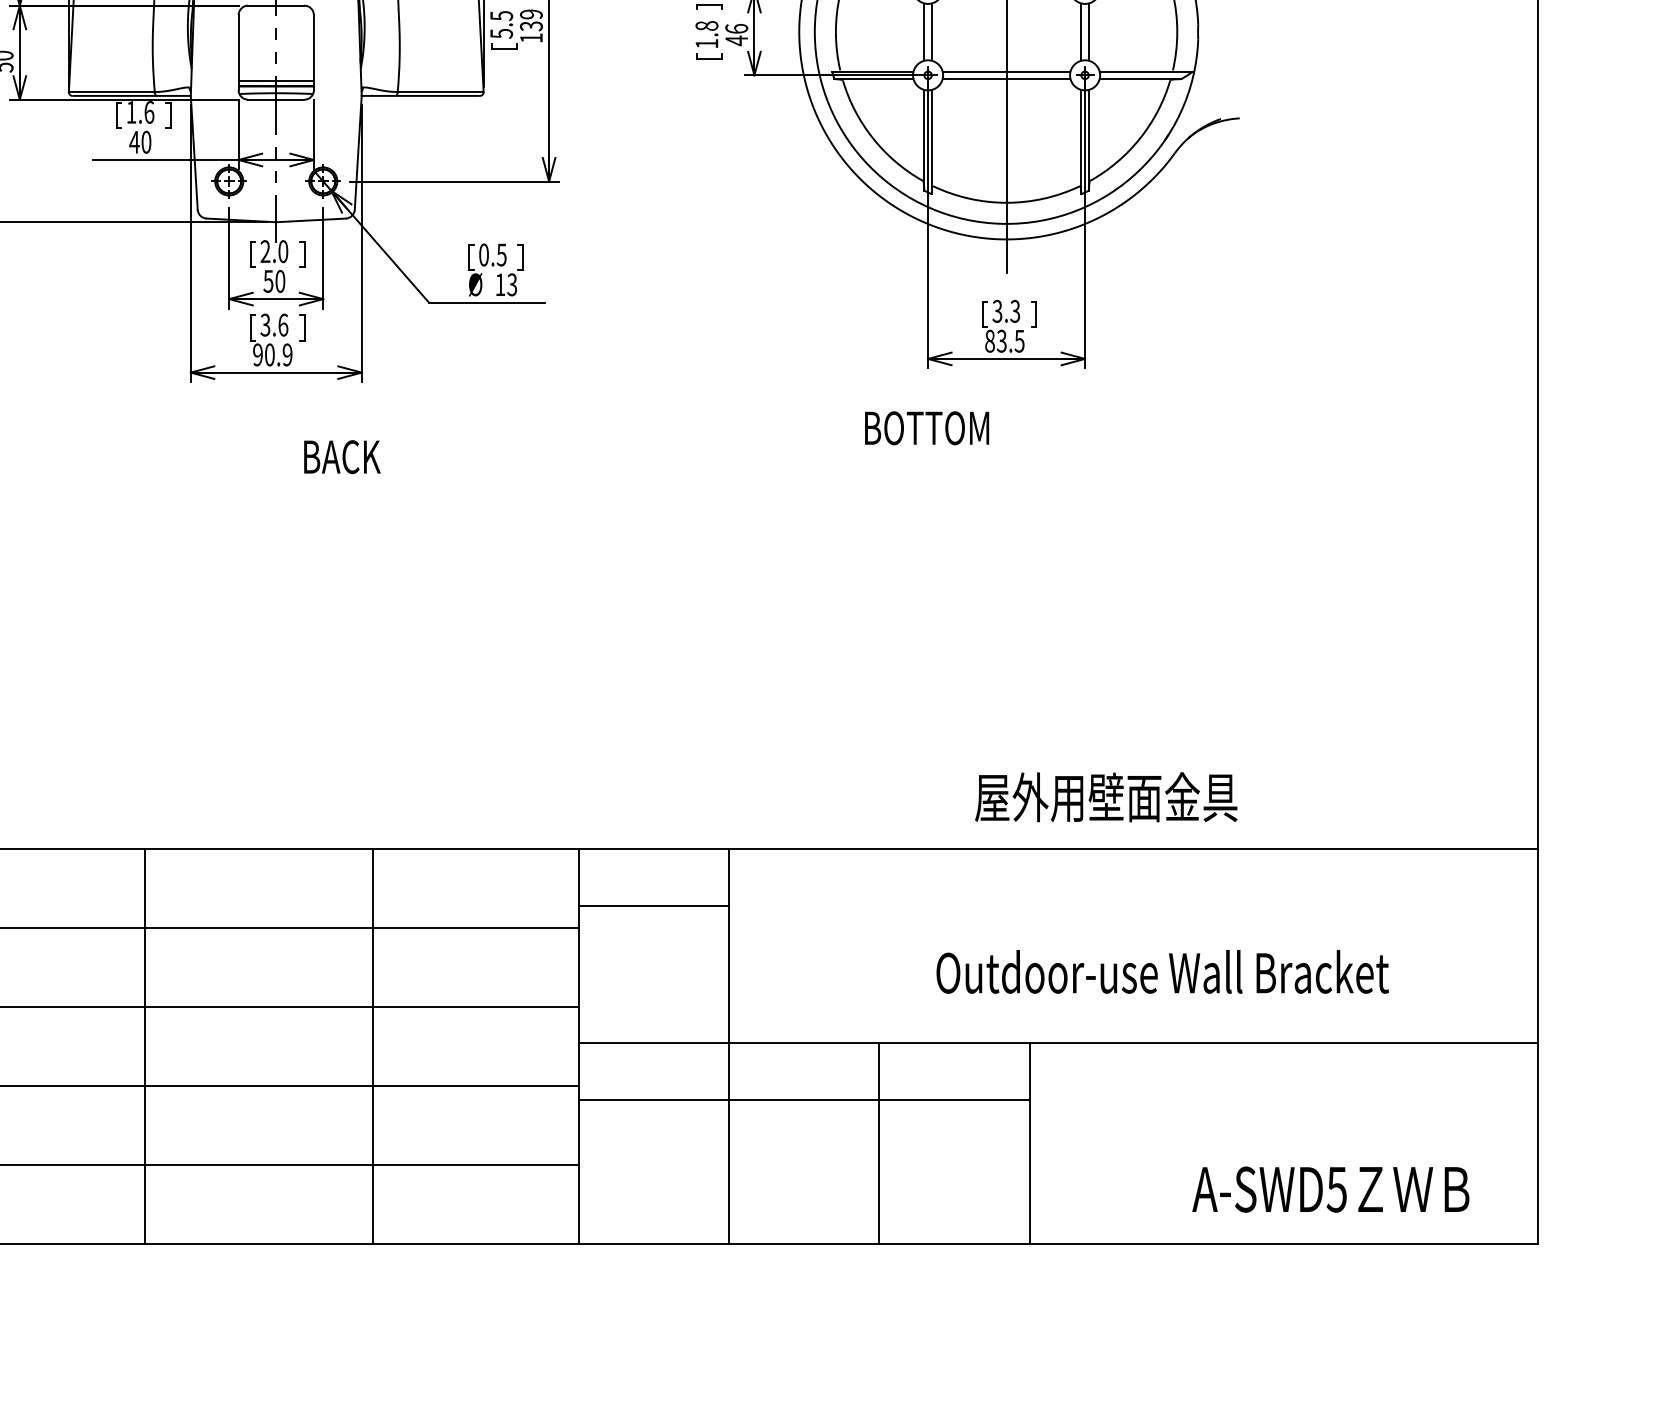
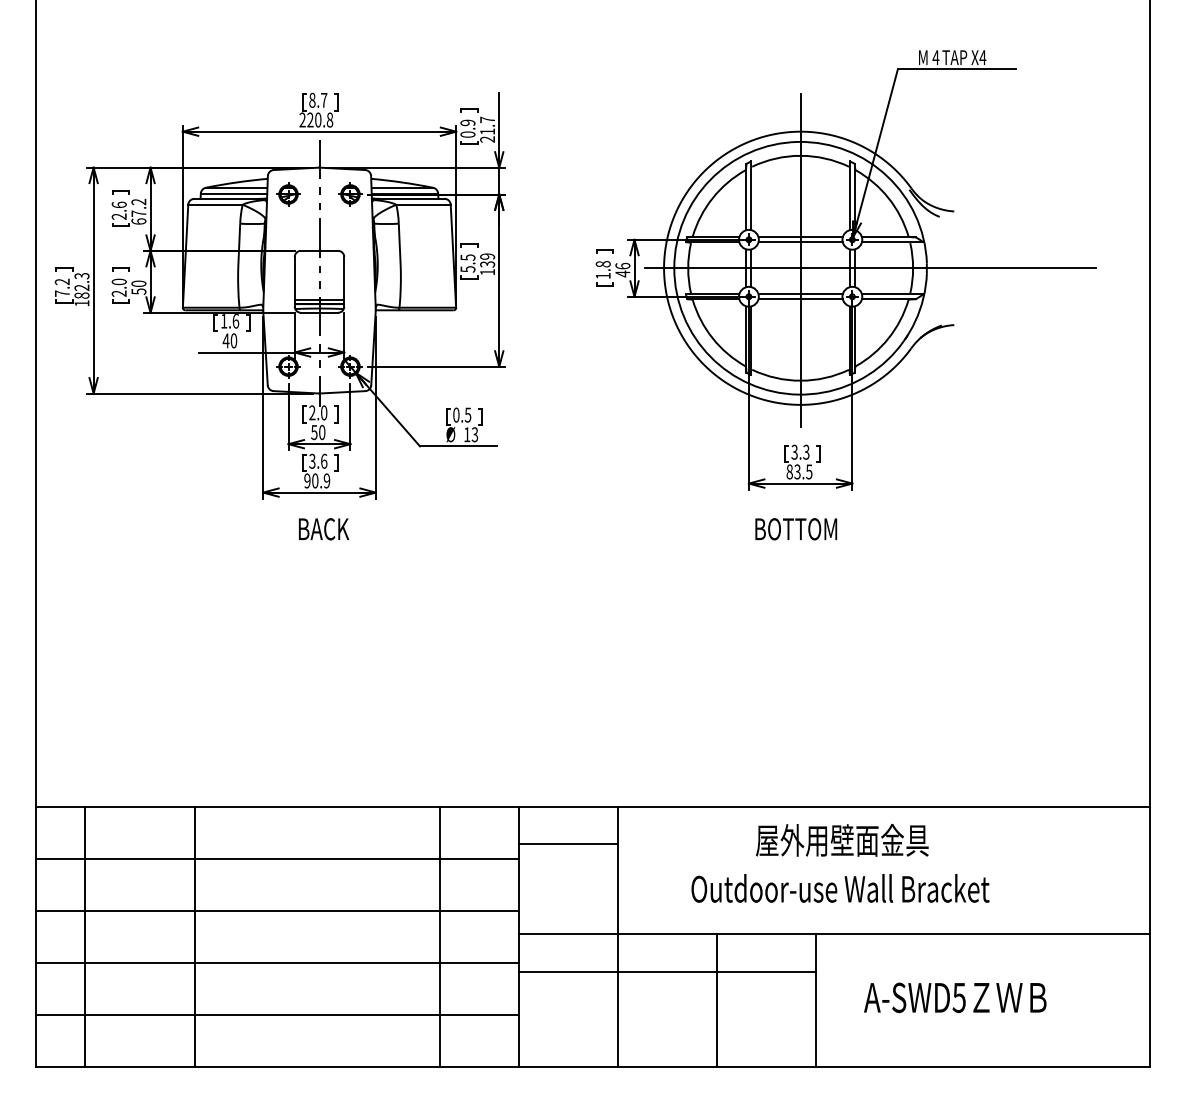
line: (1112, 32) -> (870, 268), added
text: (927, 428) -> (796, 529), moved
text: (343, 457) -> (324, 529), moved
text: (1106, 797) -> (842, 840), moved
text: (1162, 972) -> (840, 888), moved
line: (145, 1046) -> (195, 936), moved
line: (373, 1046) -> (440, 936), moved
text: (1331, 1189) -> (955, 997), moved

